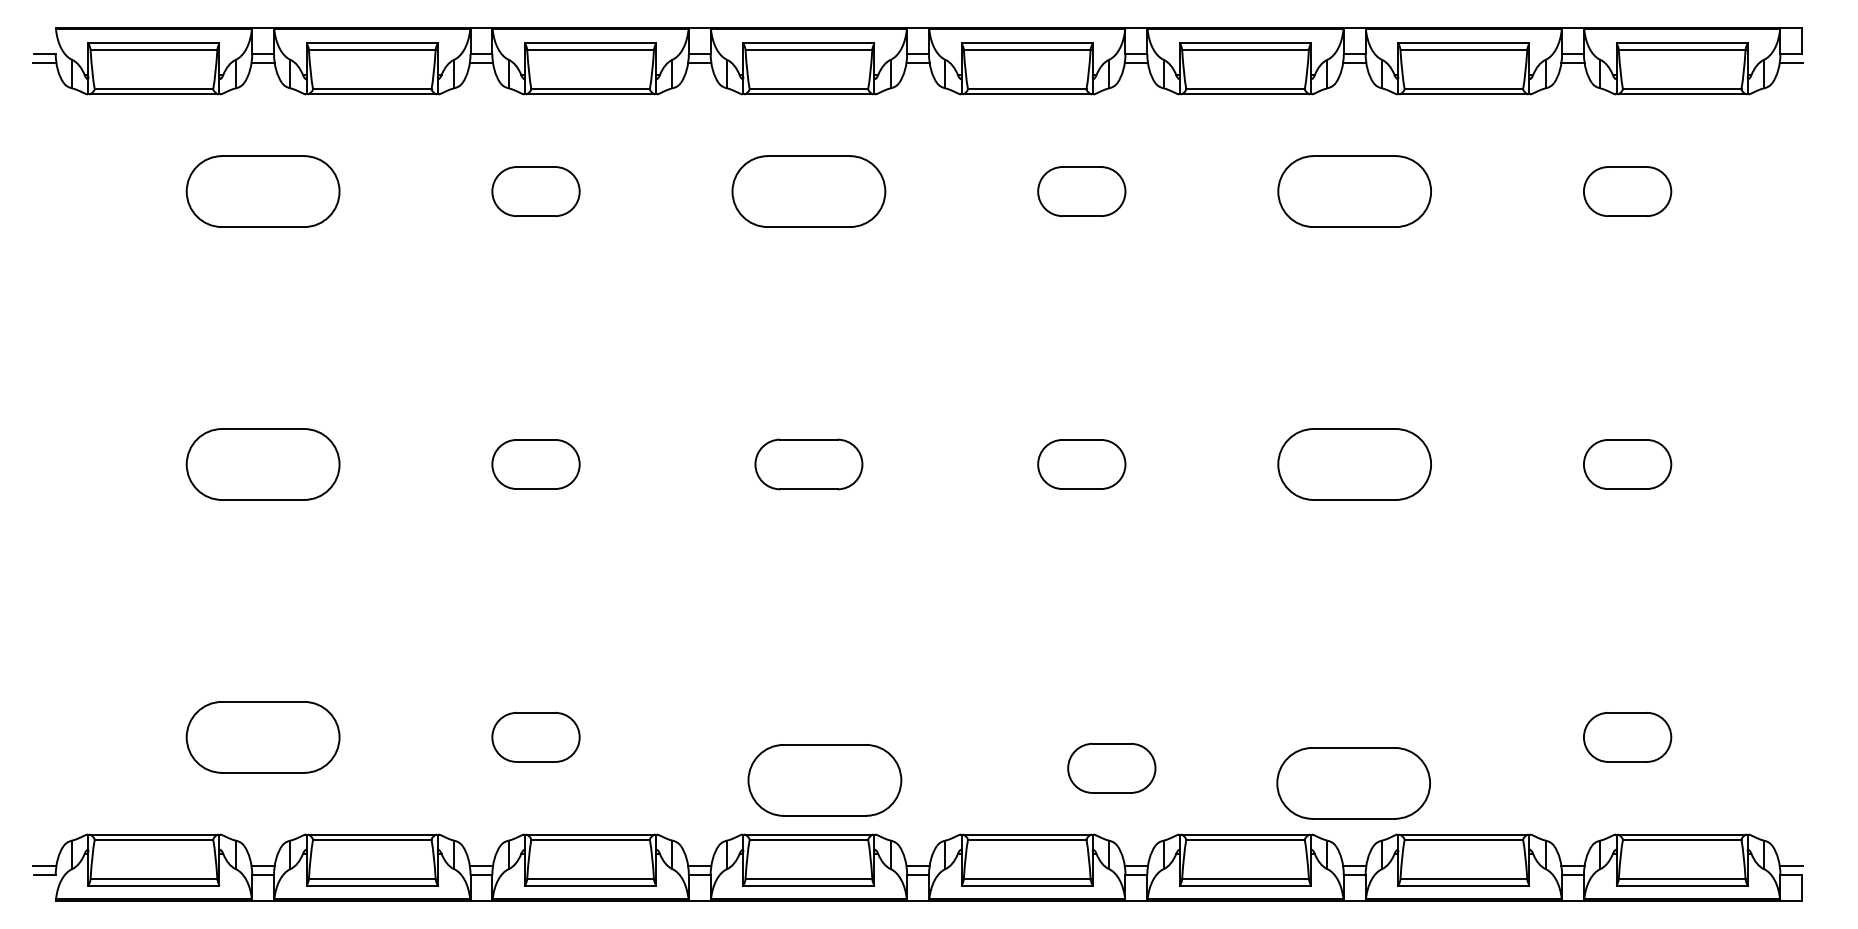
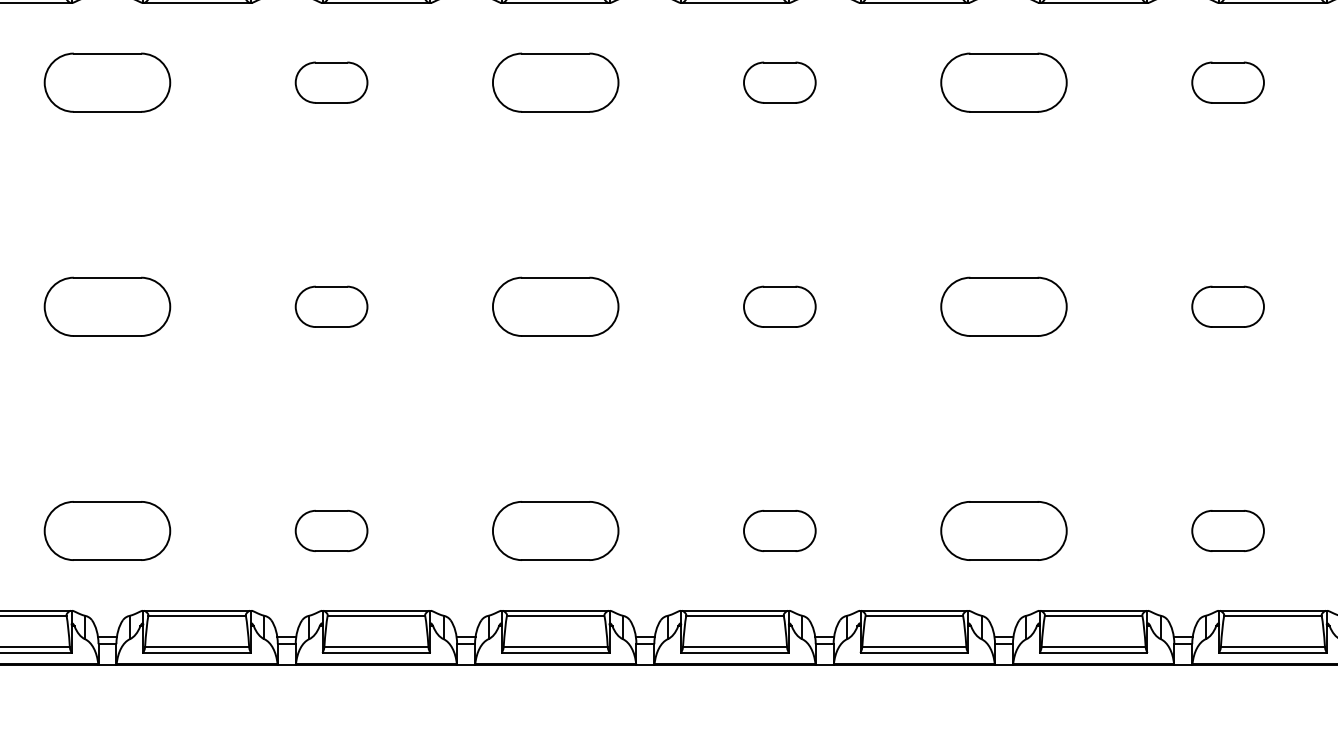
part: (808, 464) -> (555, 306), size x1.43
part: (1111, 768) -> (779, 531), moved
part: (824, 780) -> (555, 531), moved
part: (1353, 783) -> (1003, 531), moved

